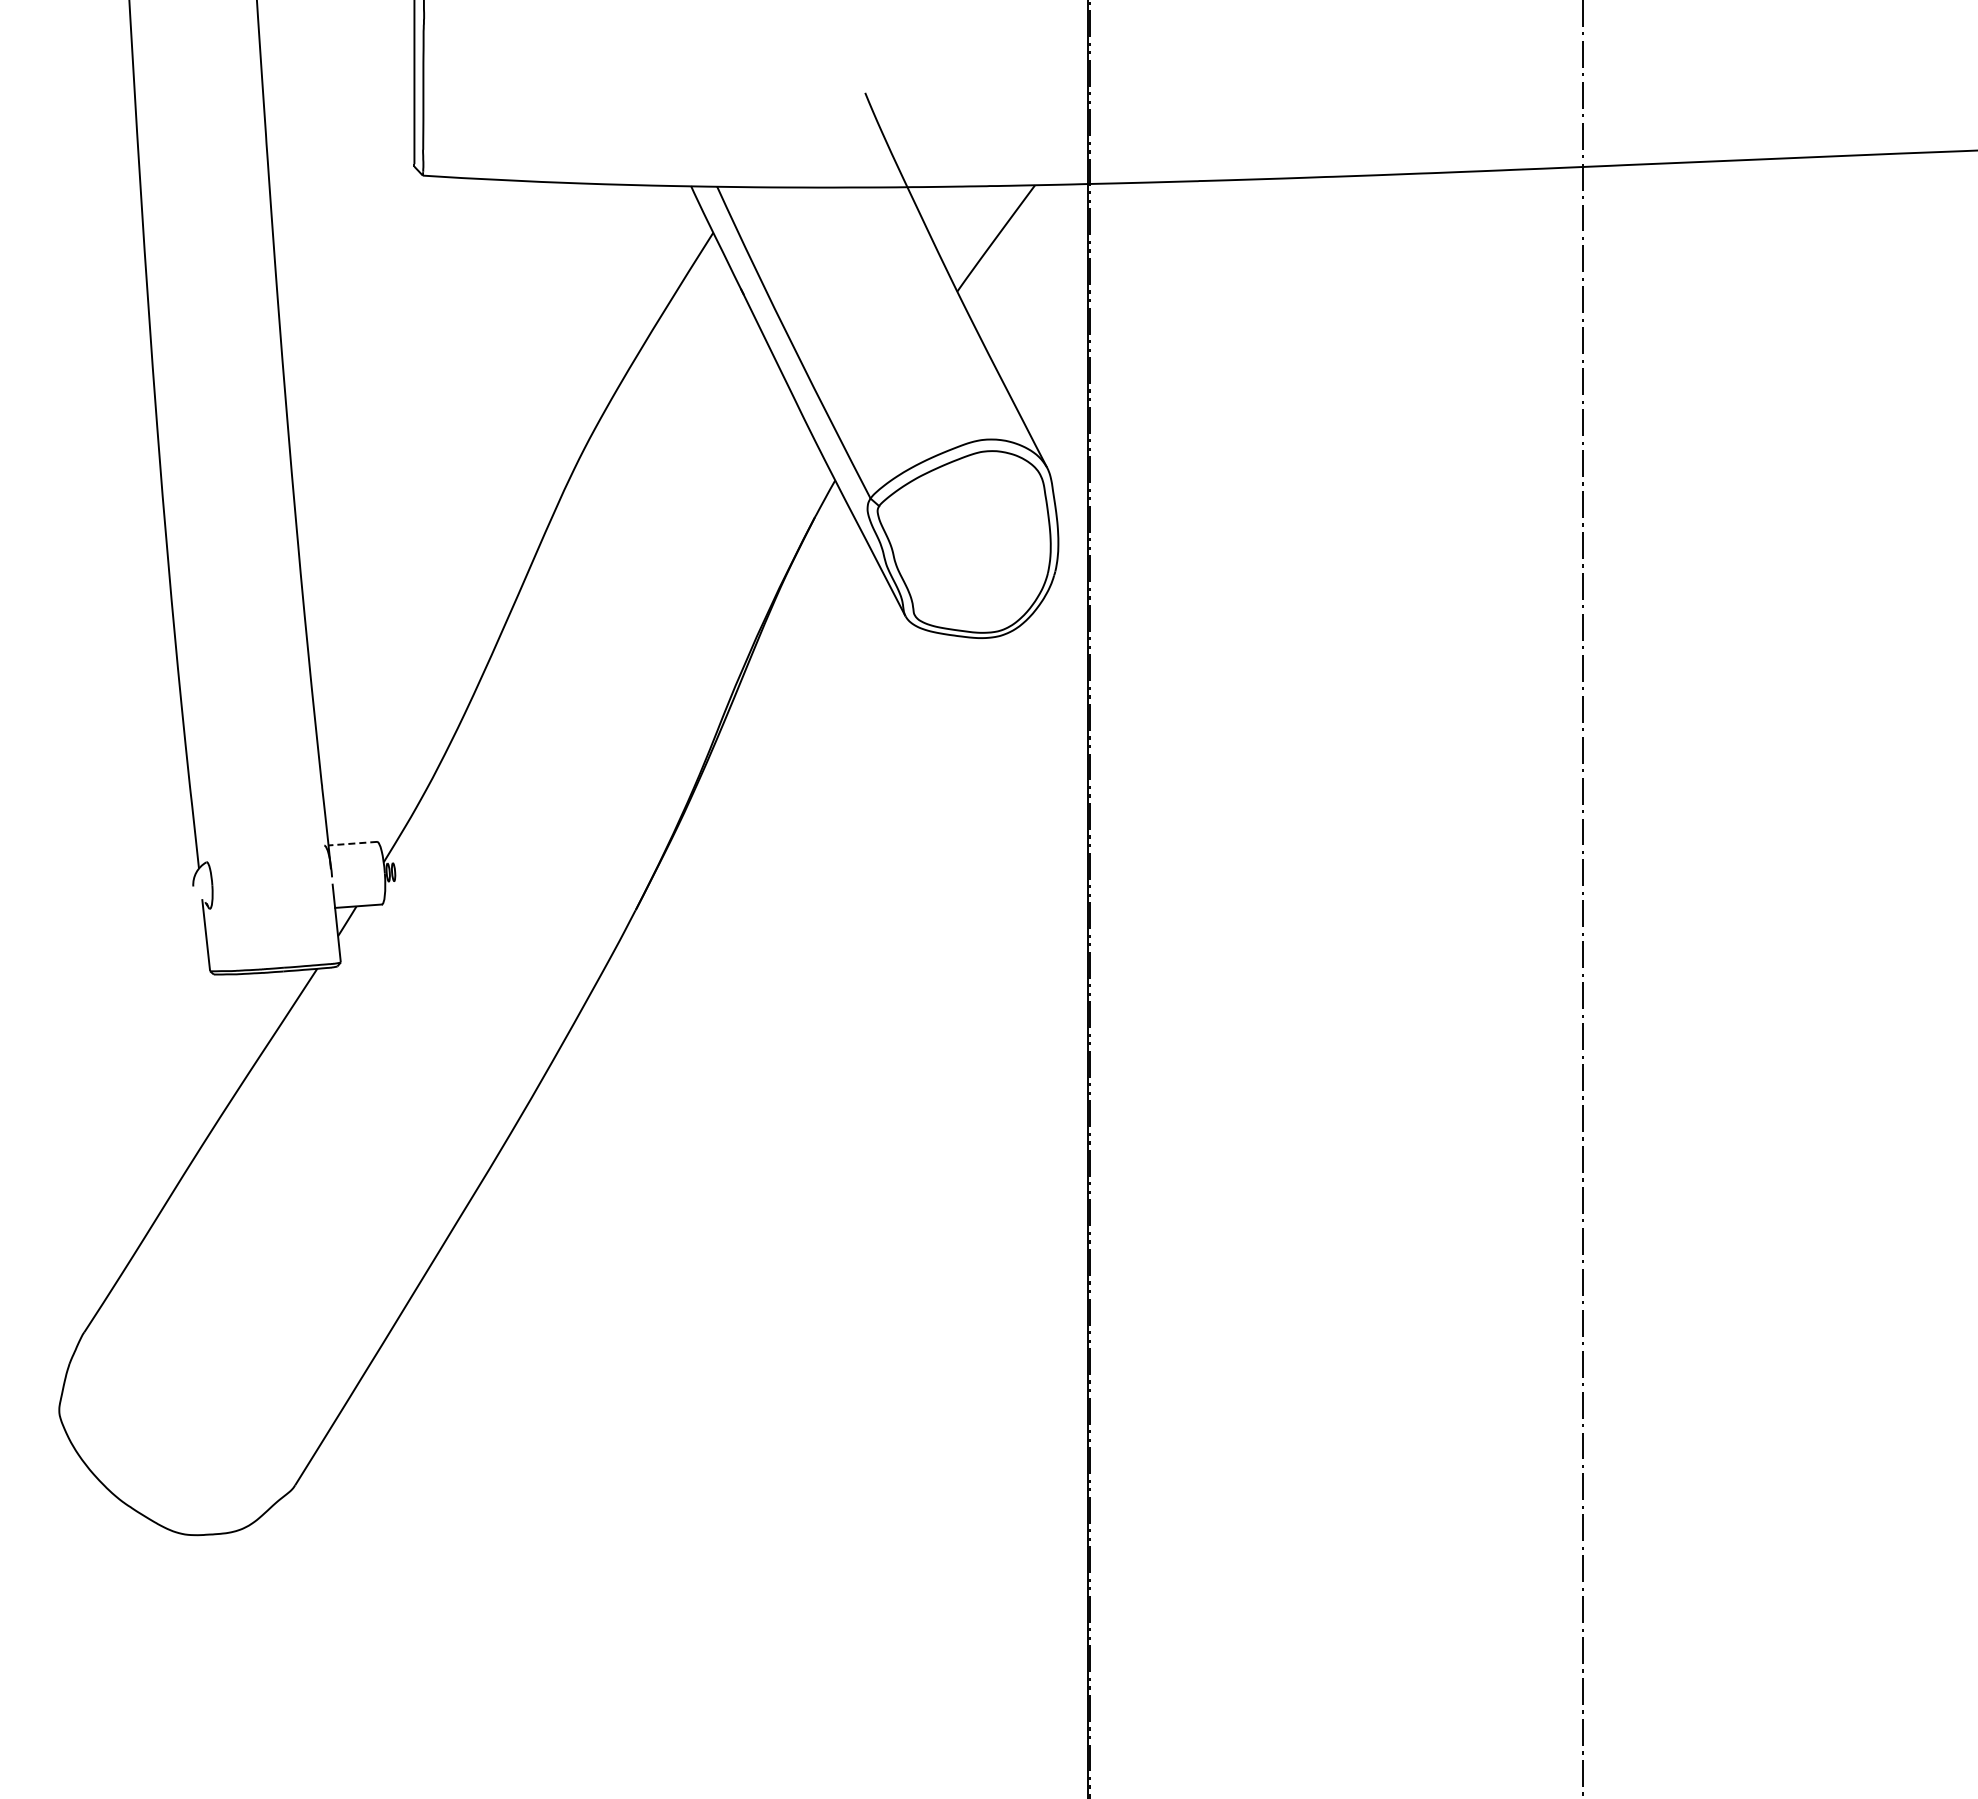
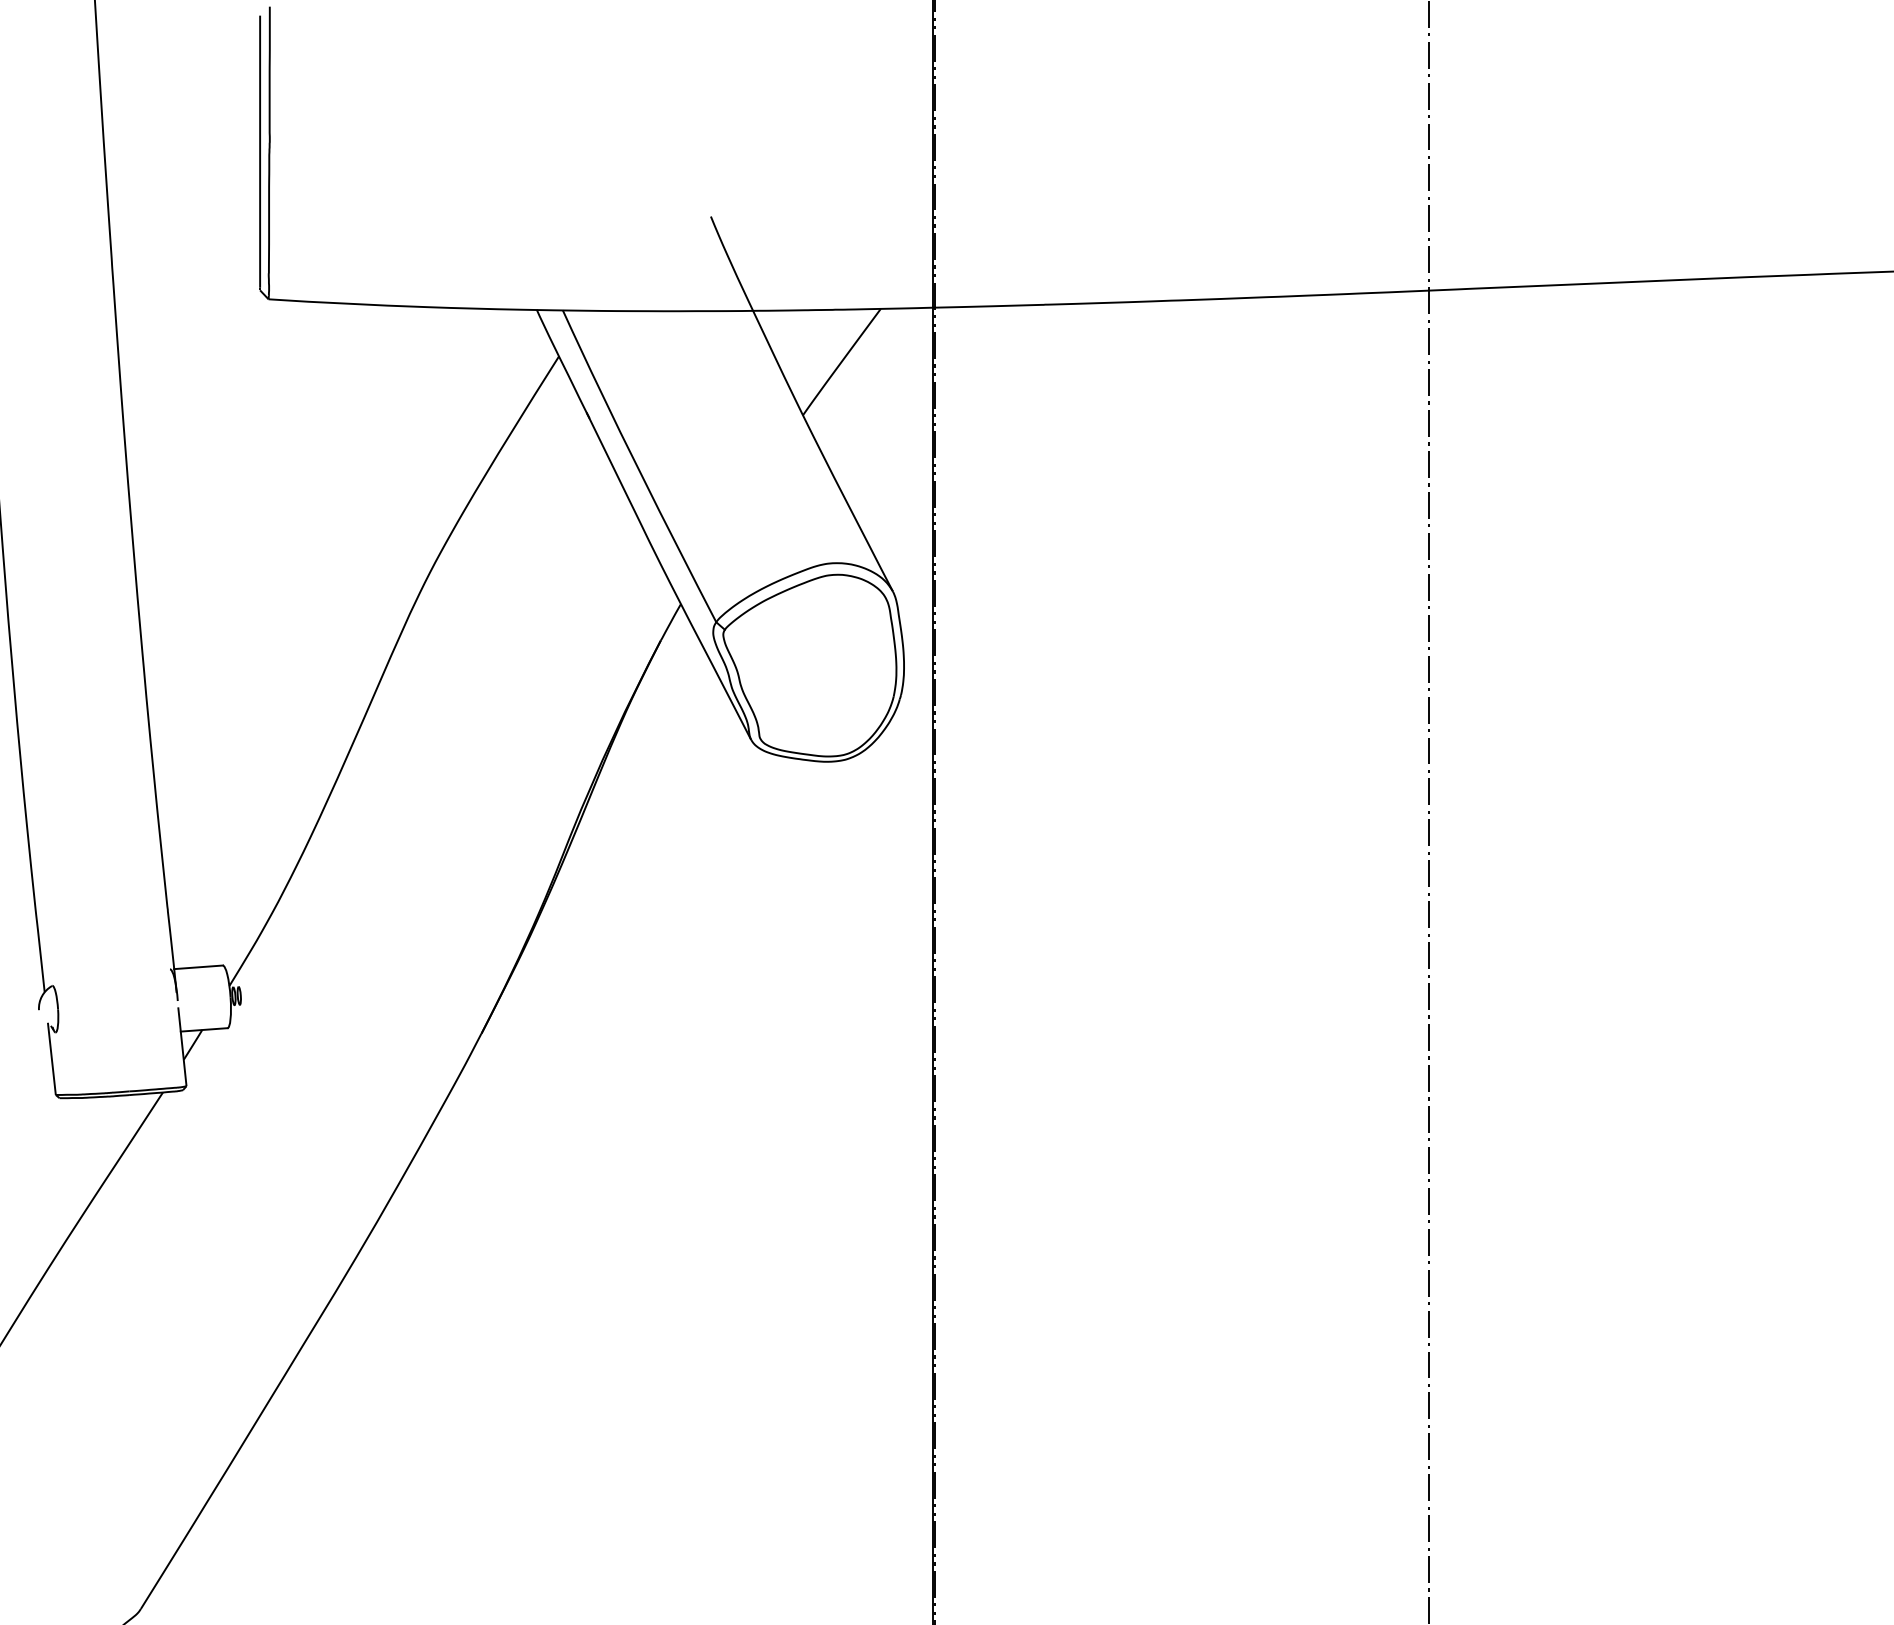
line: (352, 843) -> (198, 967), dashed -> solid

